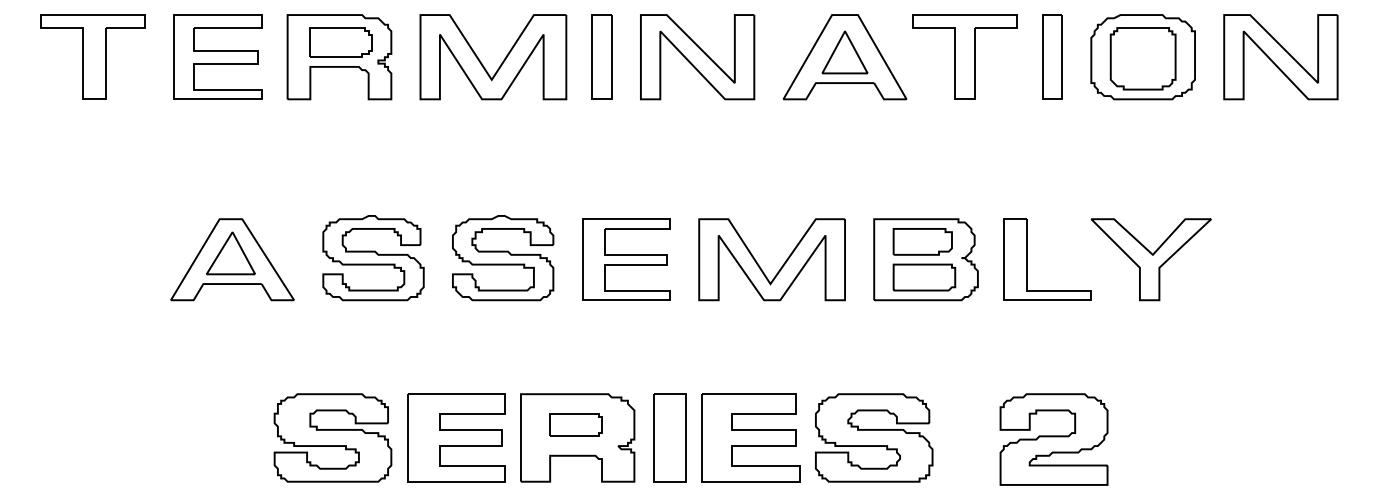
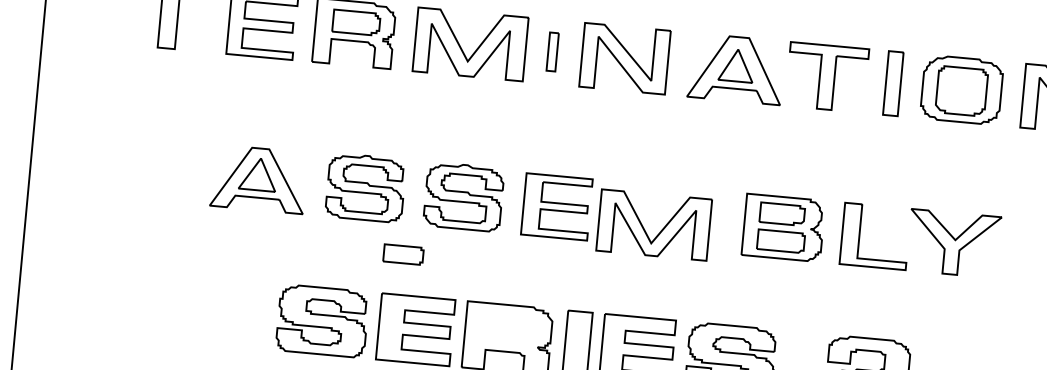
part: (601, 56) -> (552, 51), size x0.6
part: (780, 267) -> (659, 231), moved
part: (575, 424) -> (403, 254), moved

